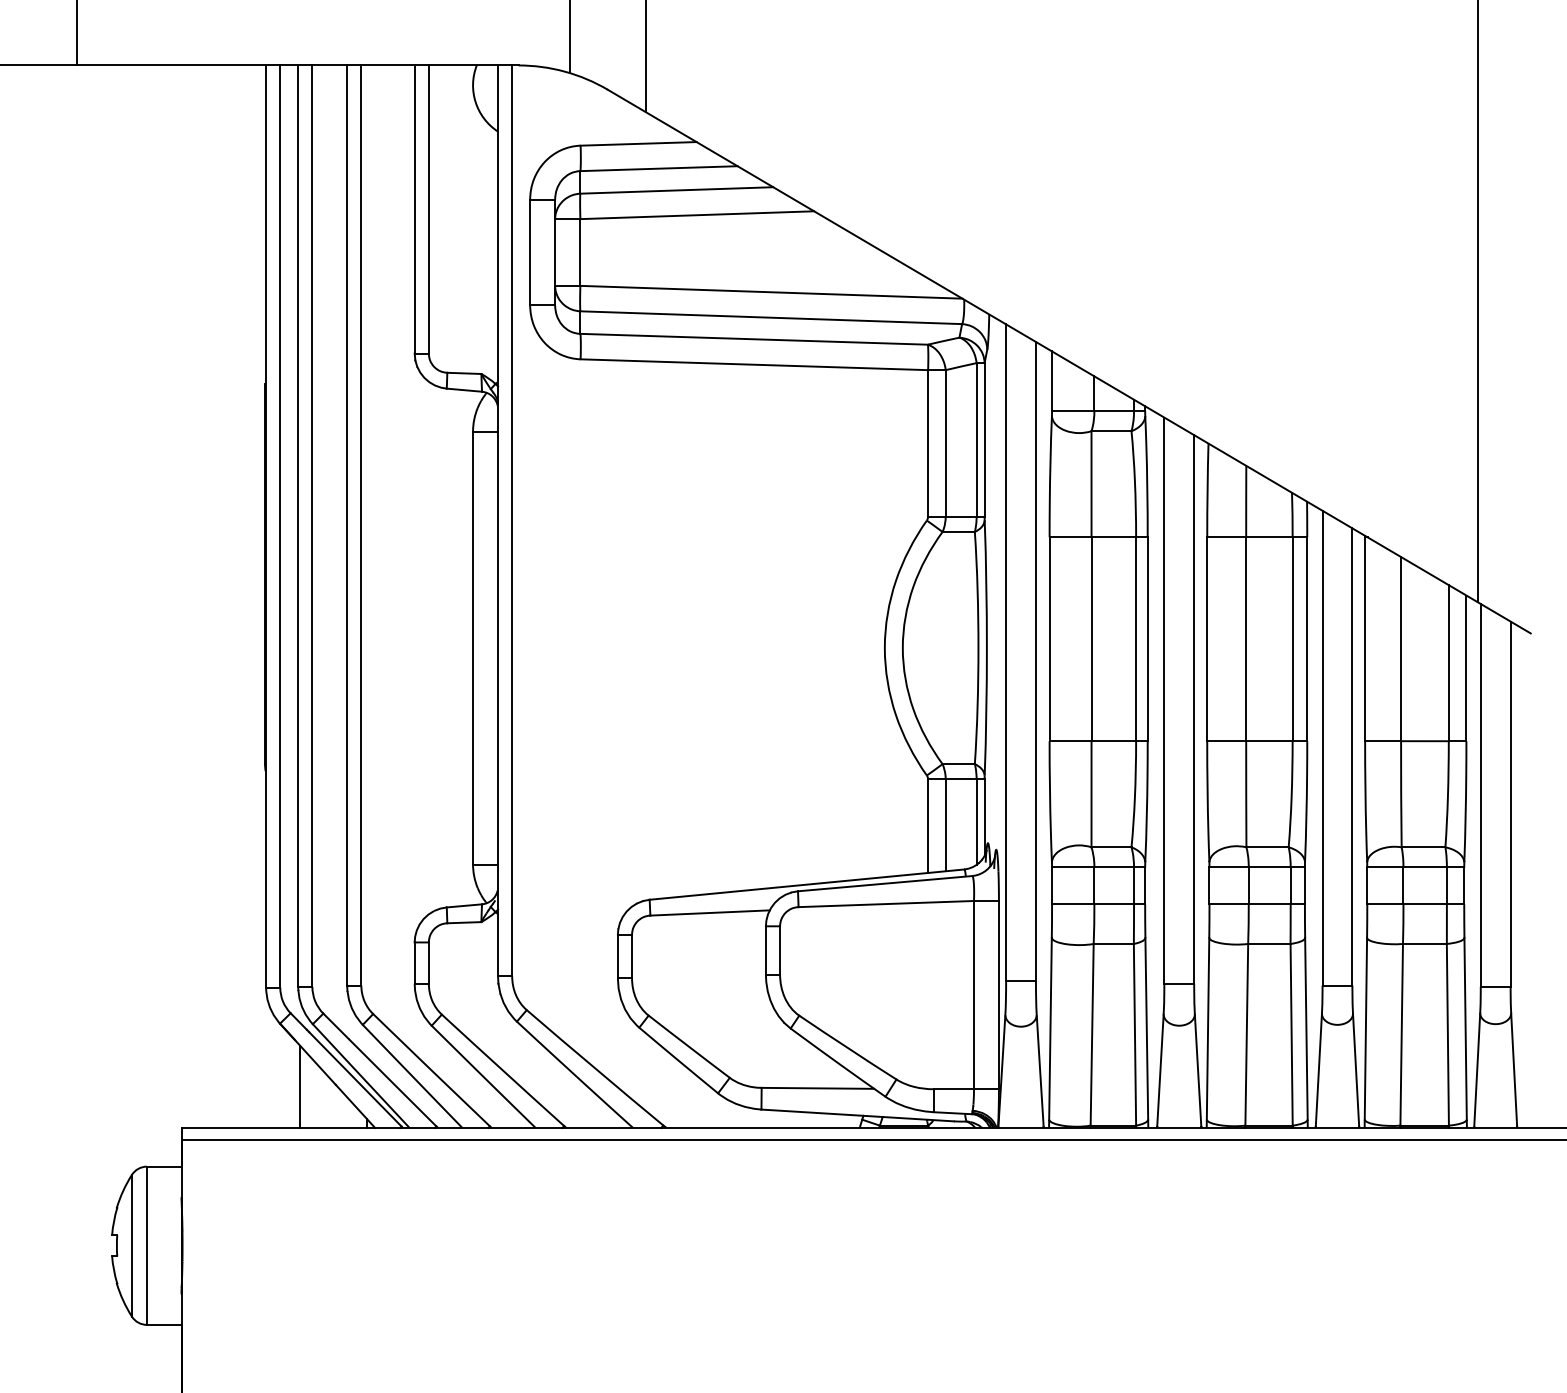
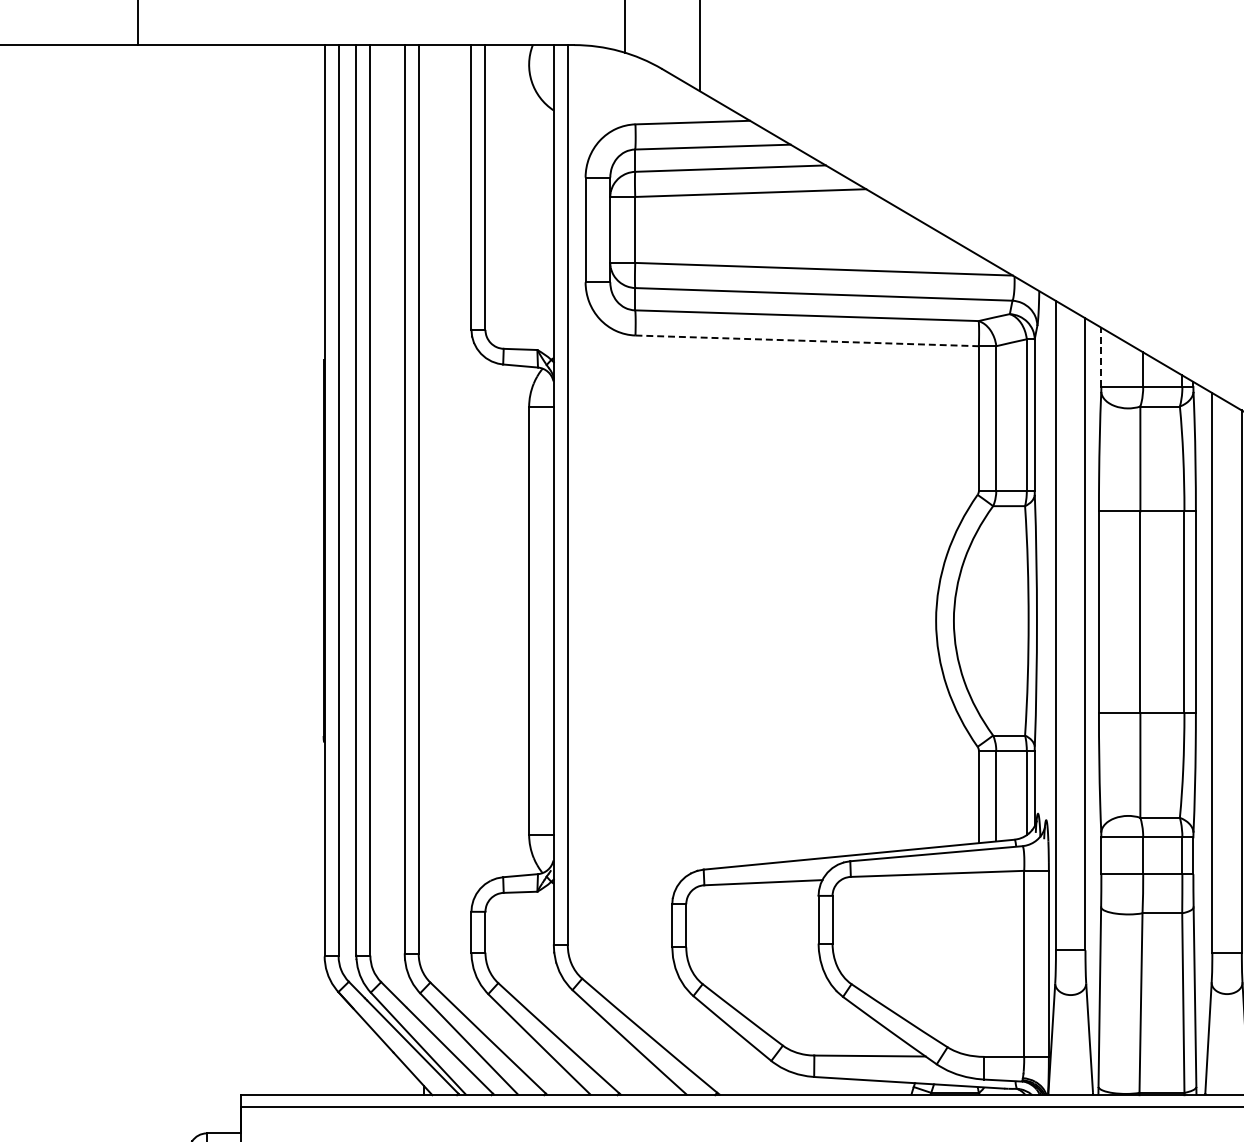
line: (754, 364) -> (807, 340), solid -> dashed
line: (1052, 381) -> (1101, 357), solid -> dashed
line: (300, 1086) -> (358, 1054), removed

